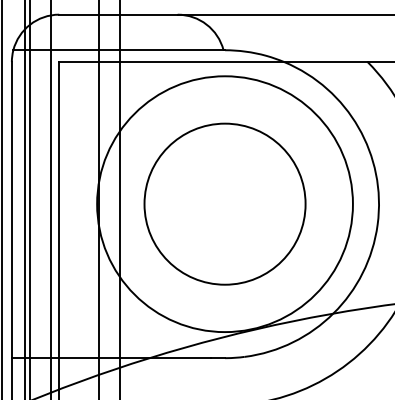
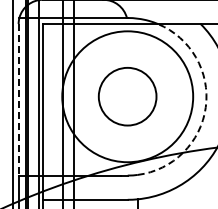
circle: (224, 203) -> (127, 96), size x0.7
line: (11, 209) -> (18, 99), solid -> dashed
arc: (377, 225) -> (205, 107), solid -> dashed

